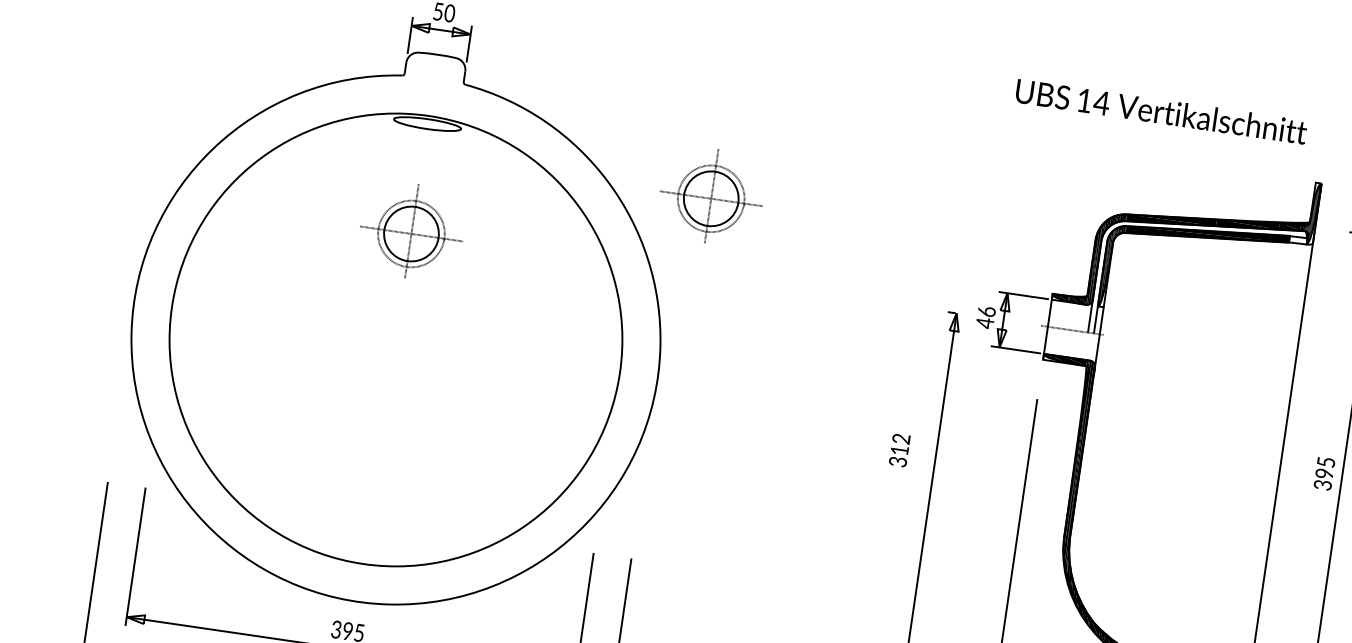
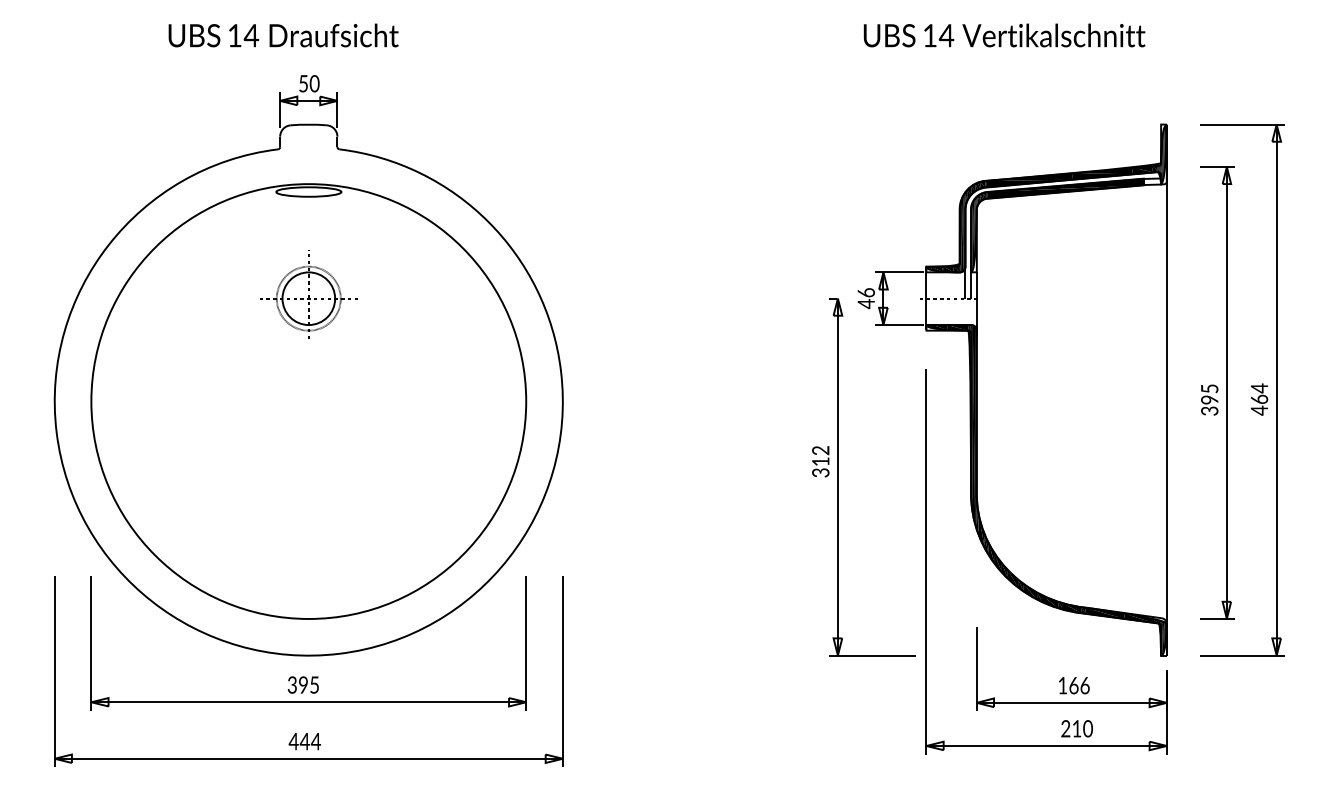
text: (1161, 111) -> (1004, 35), moved
part: (711, 194) -> (588, 219), removed
text: (899, 450) -> (820, 461), moved

